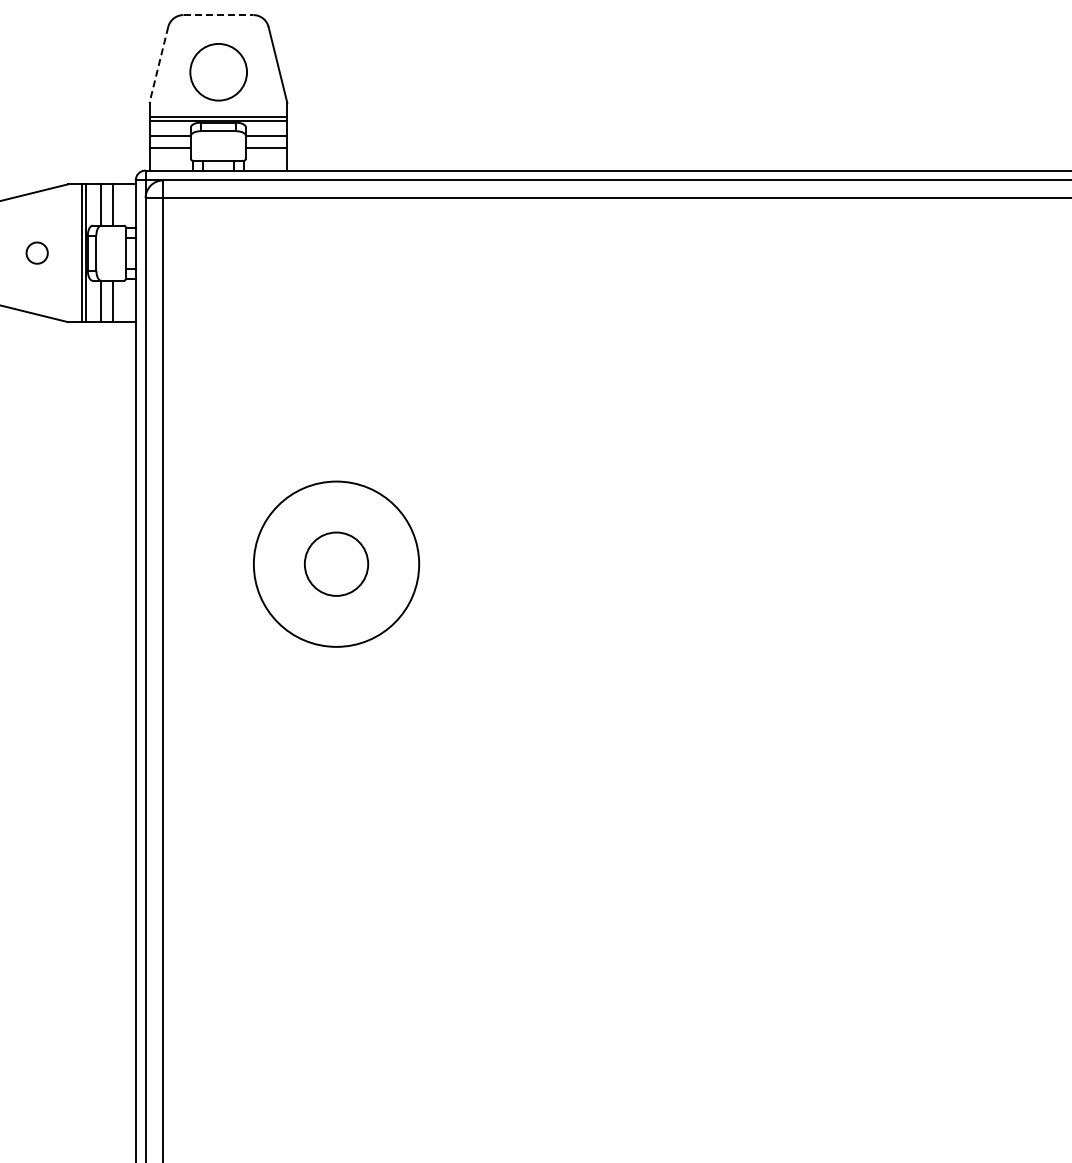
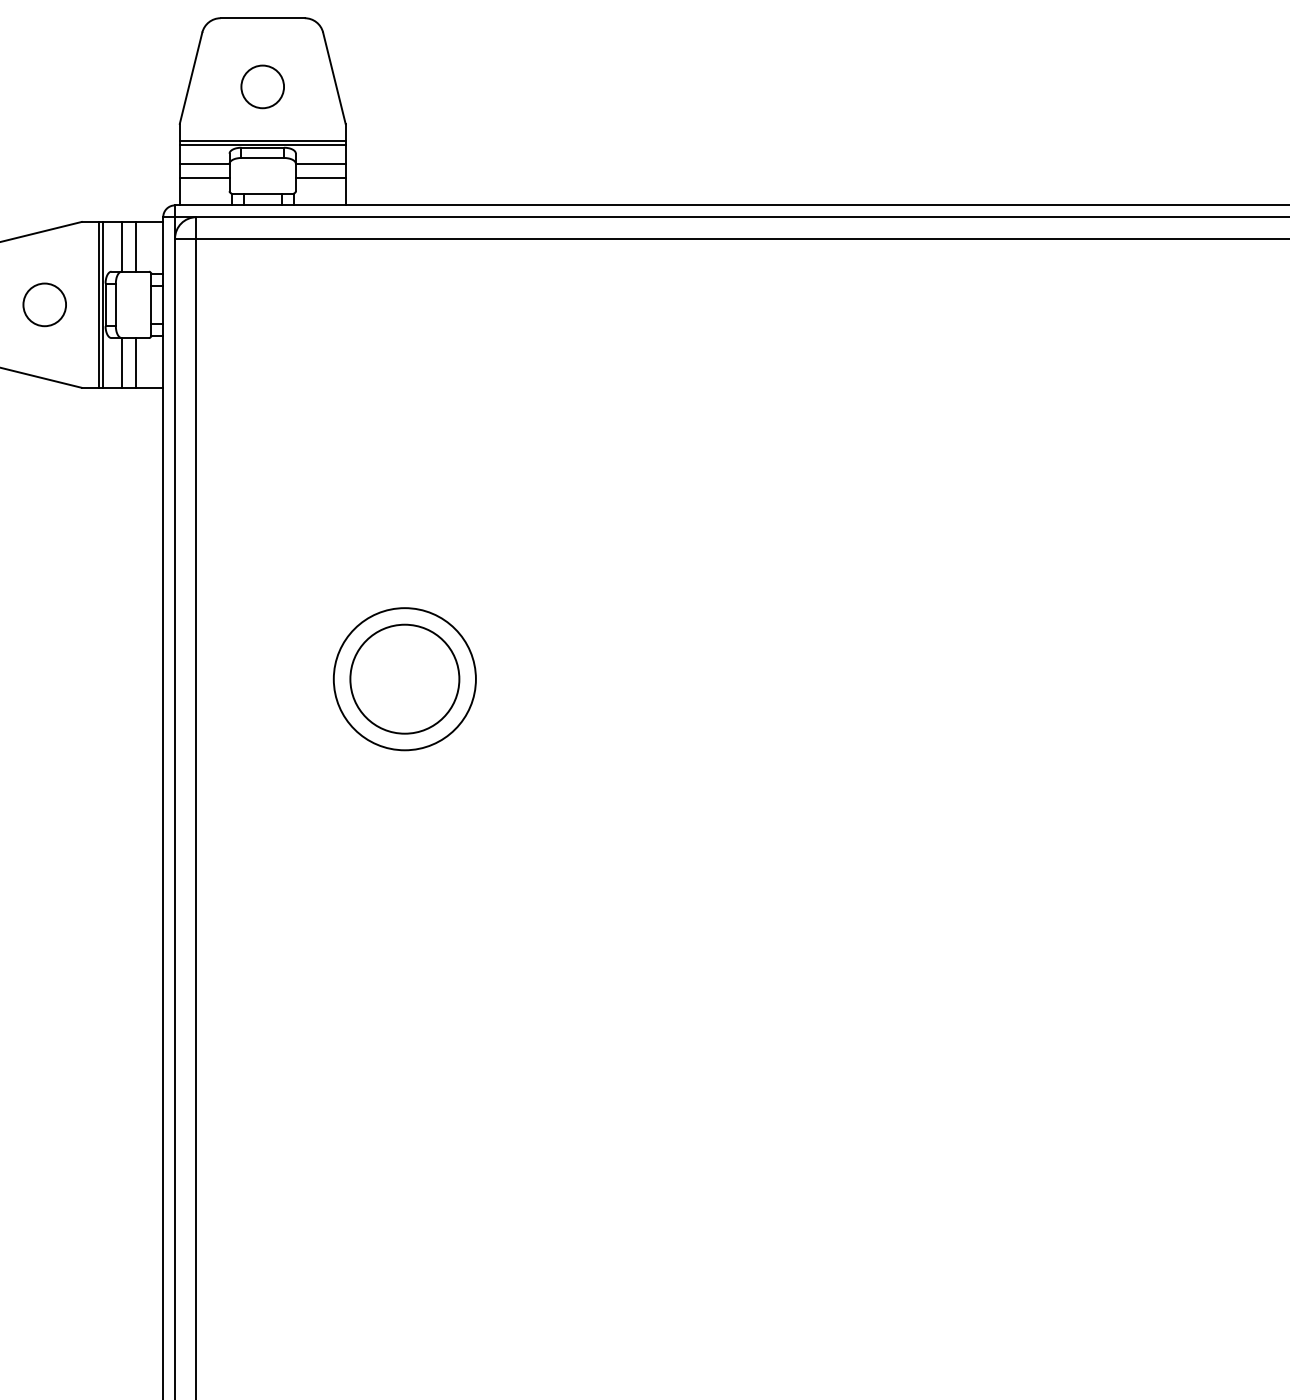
line: (218, 15) -> (262, 18), dashed -> solid
line: (158, 65) -> (190, 78), dashed -> solid
circle: (217, 71) -> (261, 86), size x0.62
circle: (36, 252) -> (43, 303), size x1.67
circle: (336, 563) -> (404, 678), size x1.43
circle: (336, 564) -> (404, 679), size x0.71

